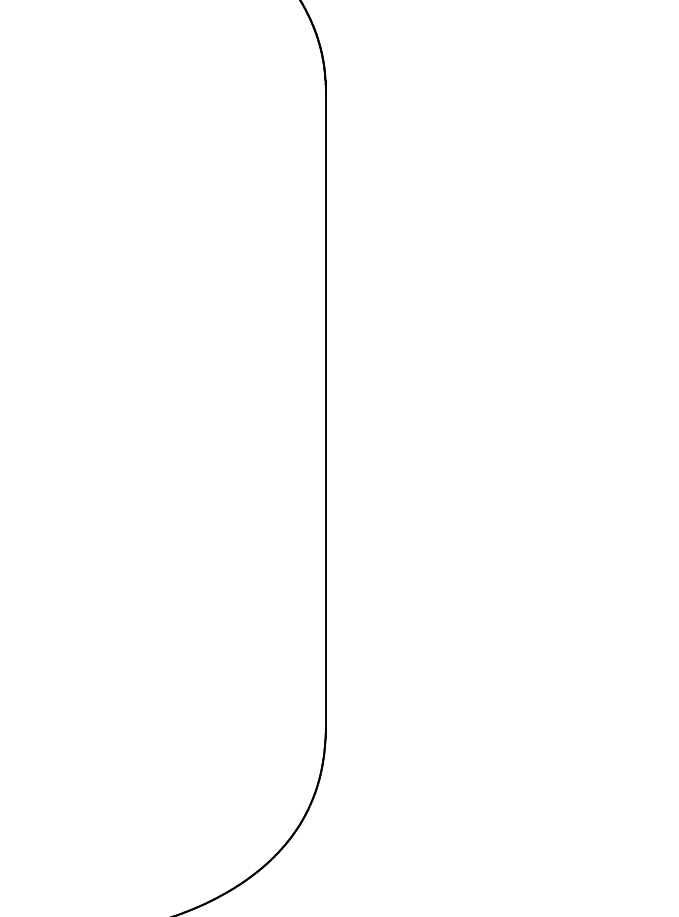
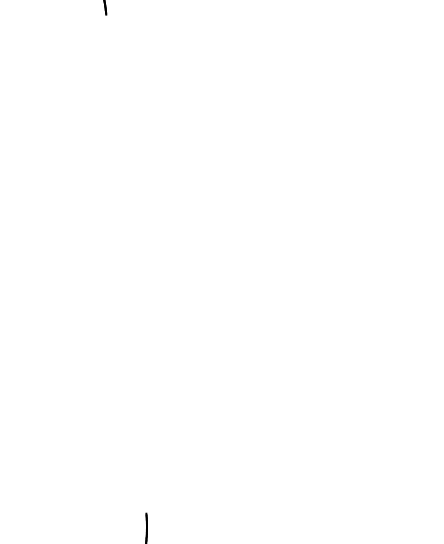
line: (325, 408) -> (126, 264), removed

